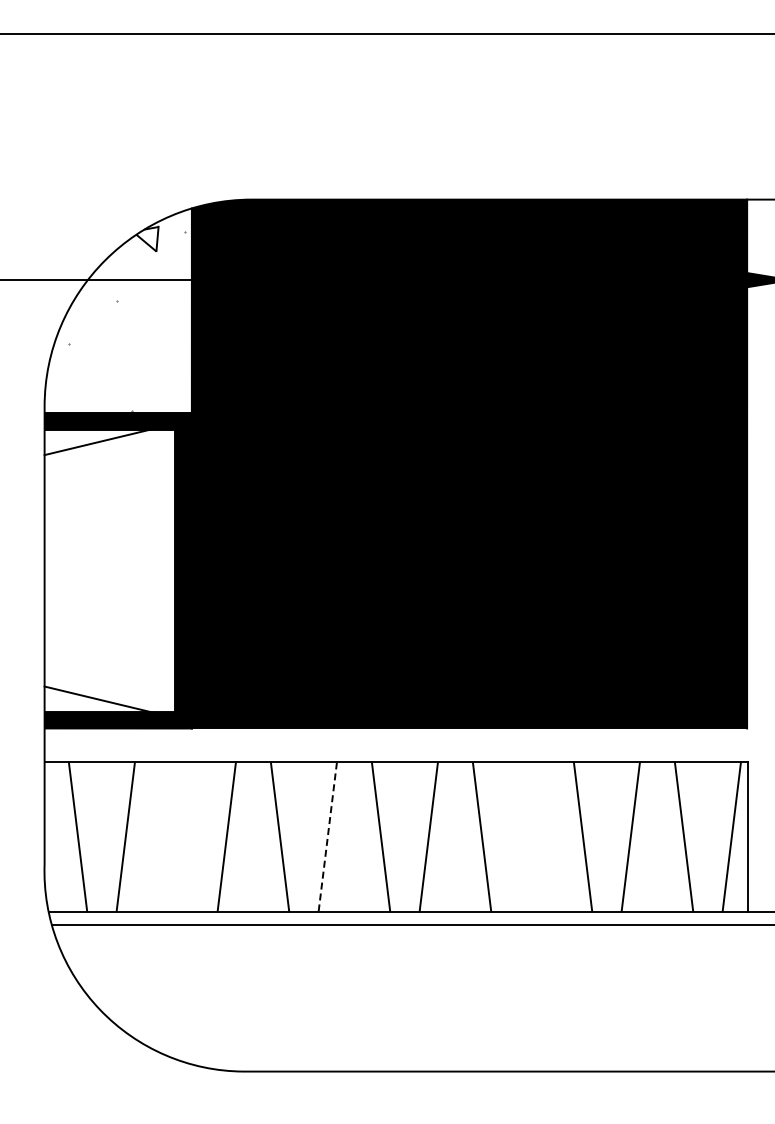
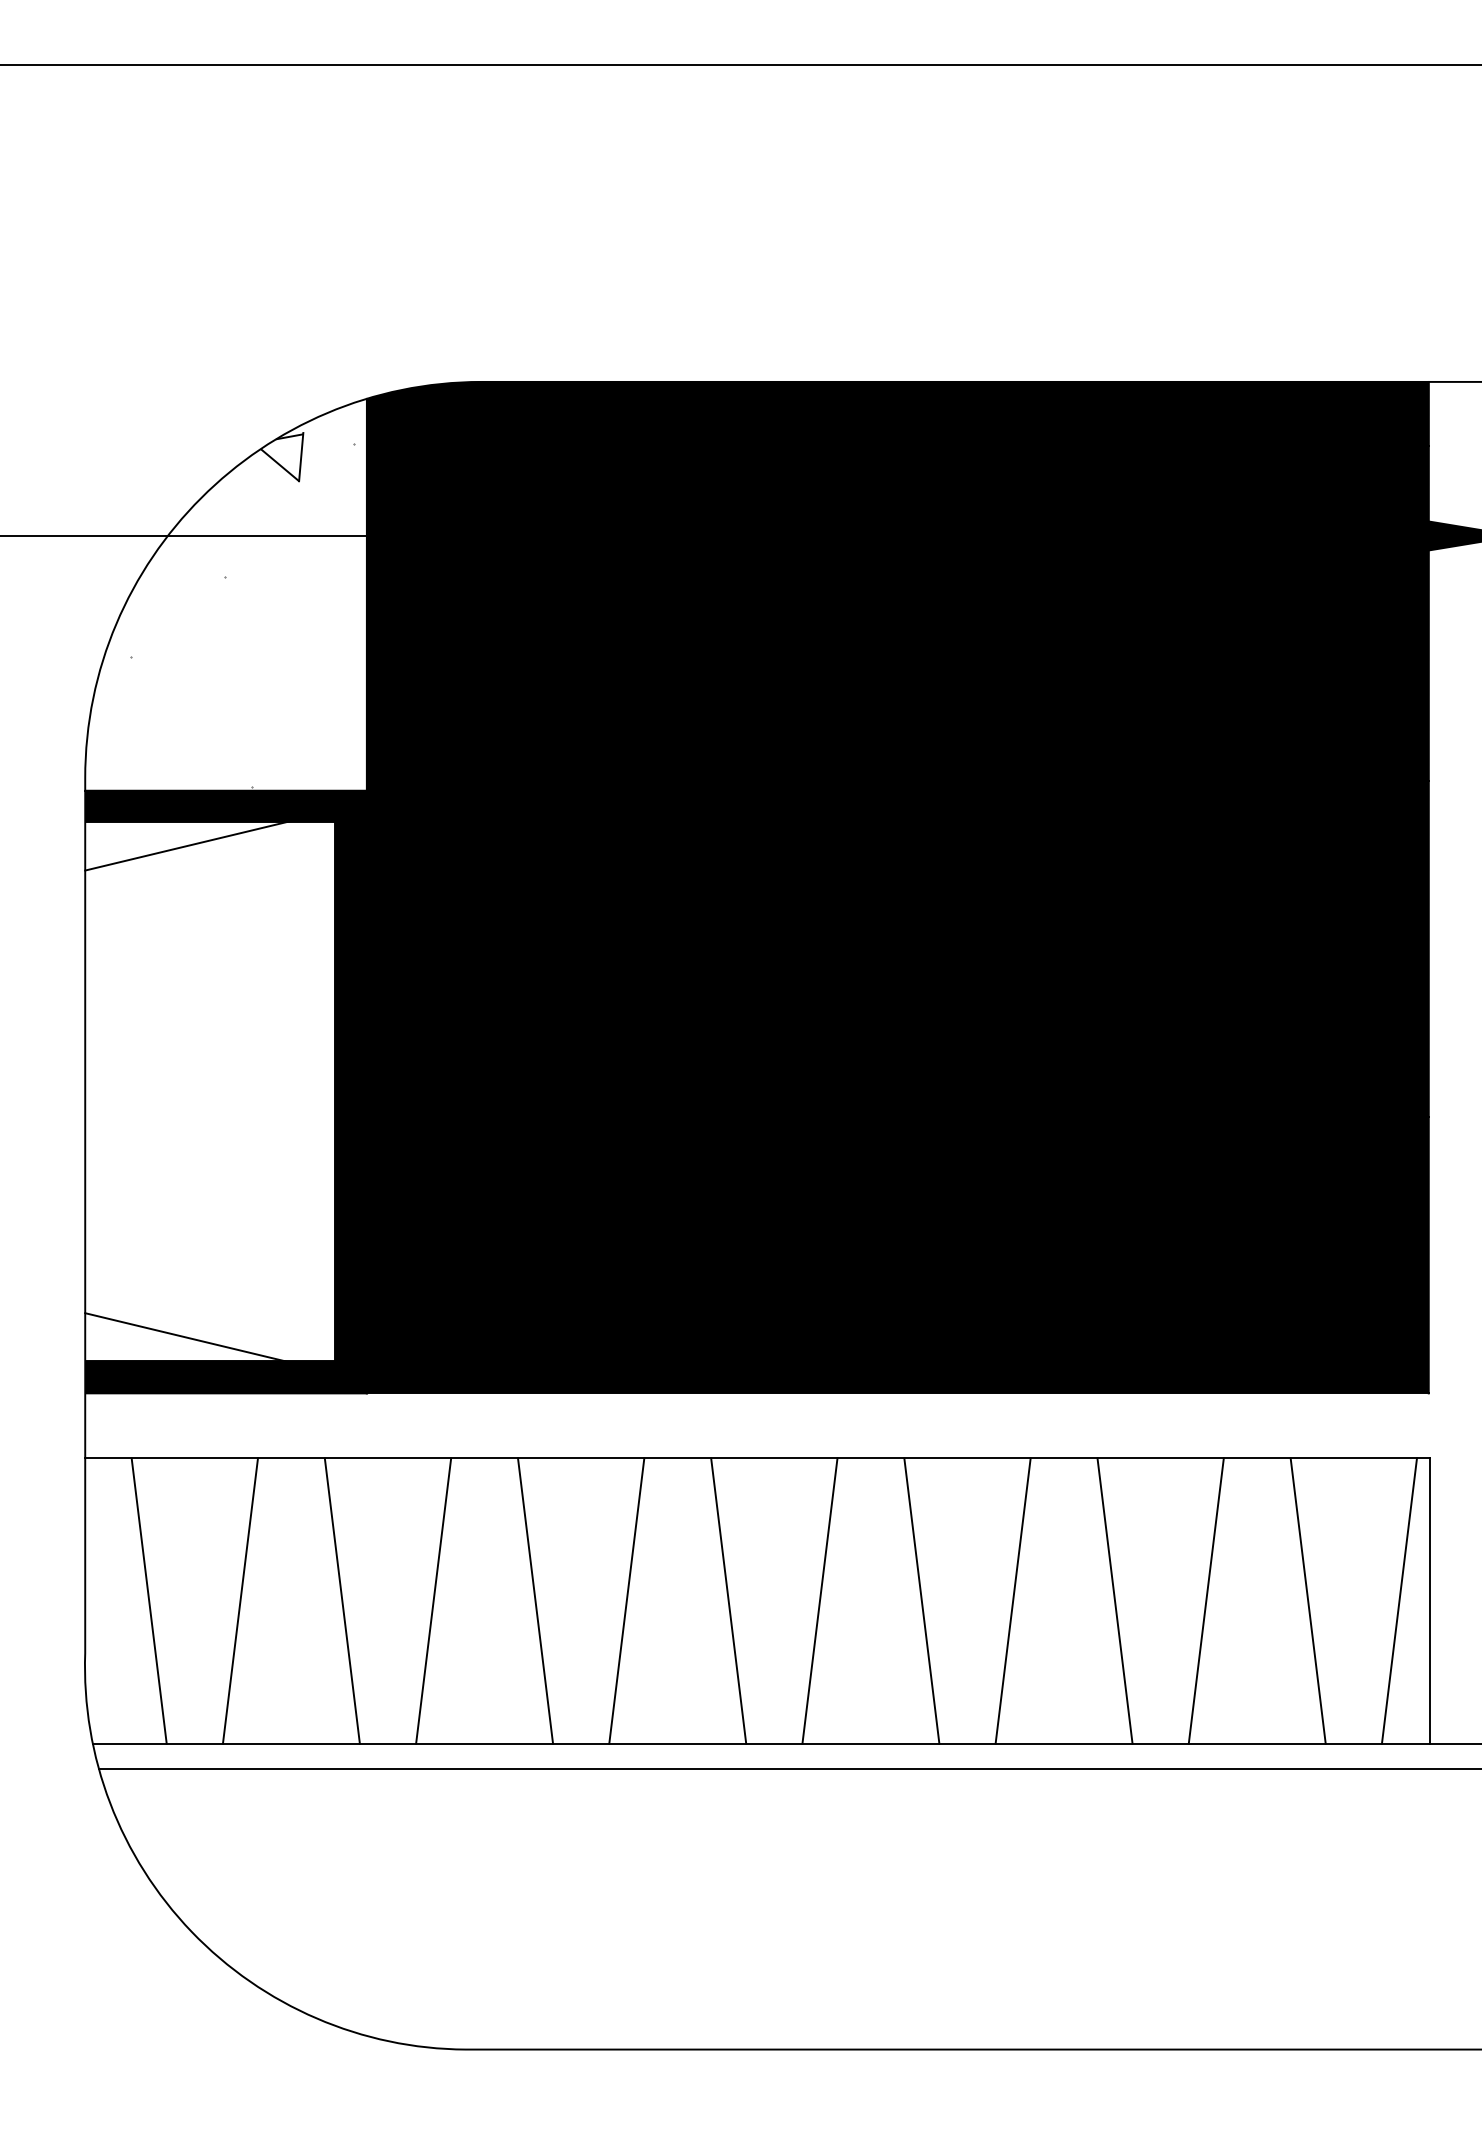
line: (178, 836) -> (341, 1599), added
line: (529, 836) -> (1012, 1599), added
line: (327, 837) -> (626, 1601), dashed -> solid

